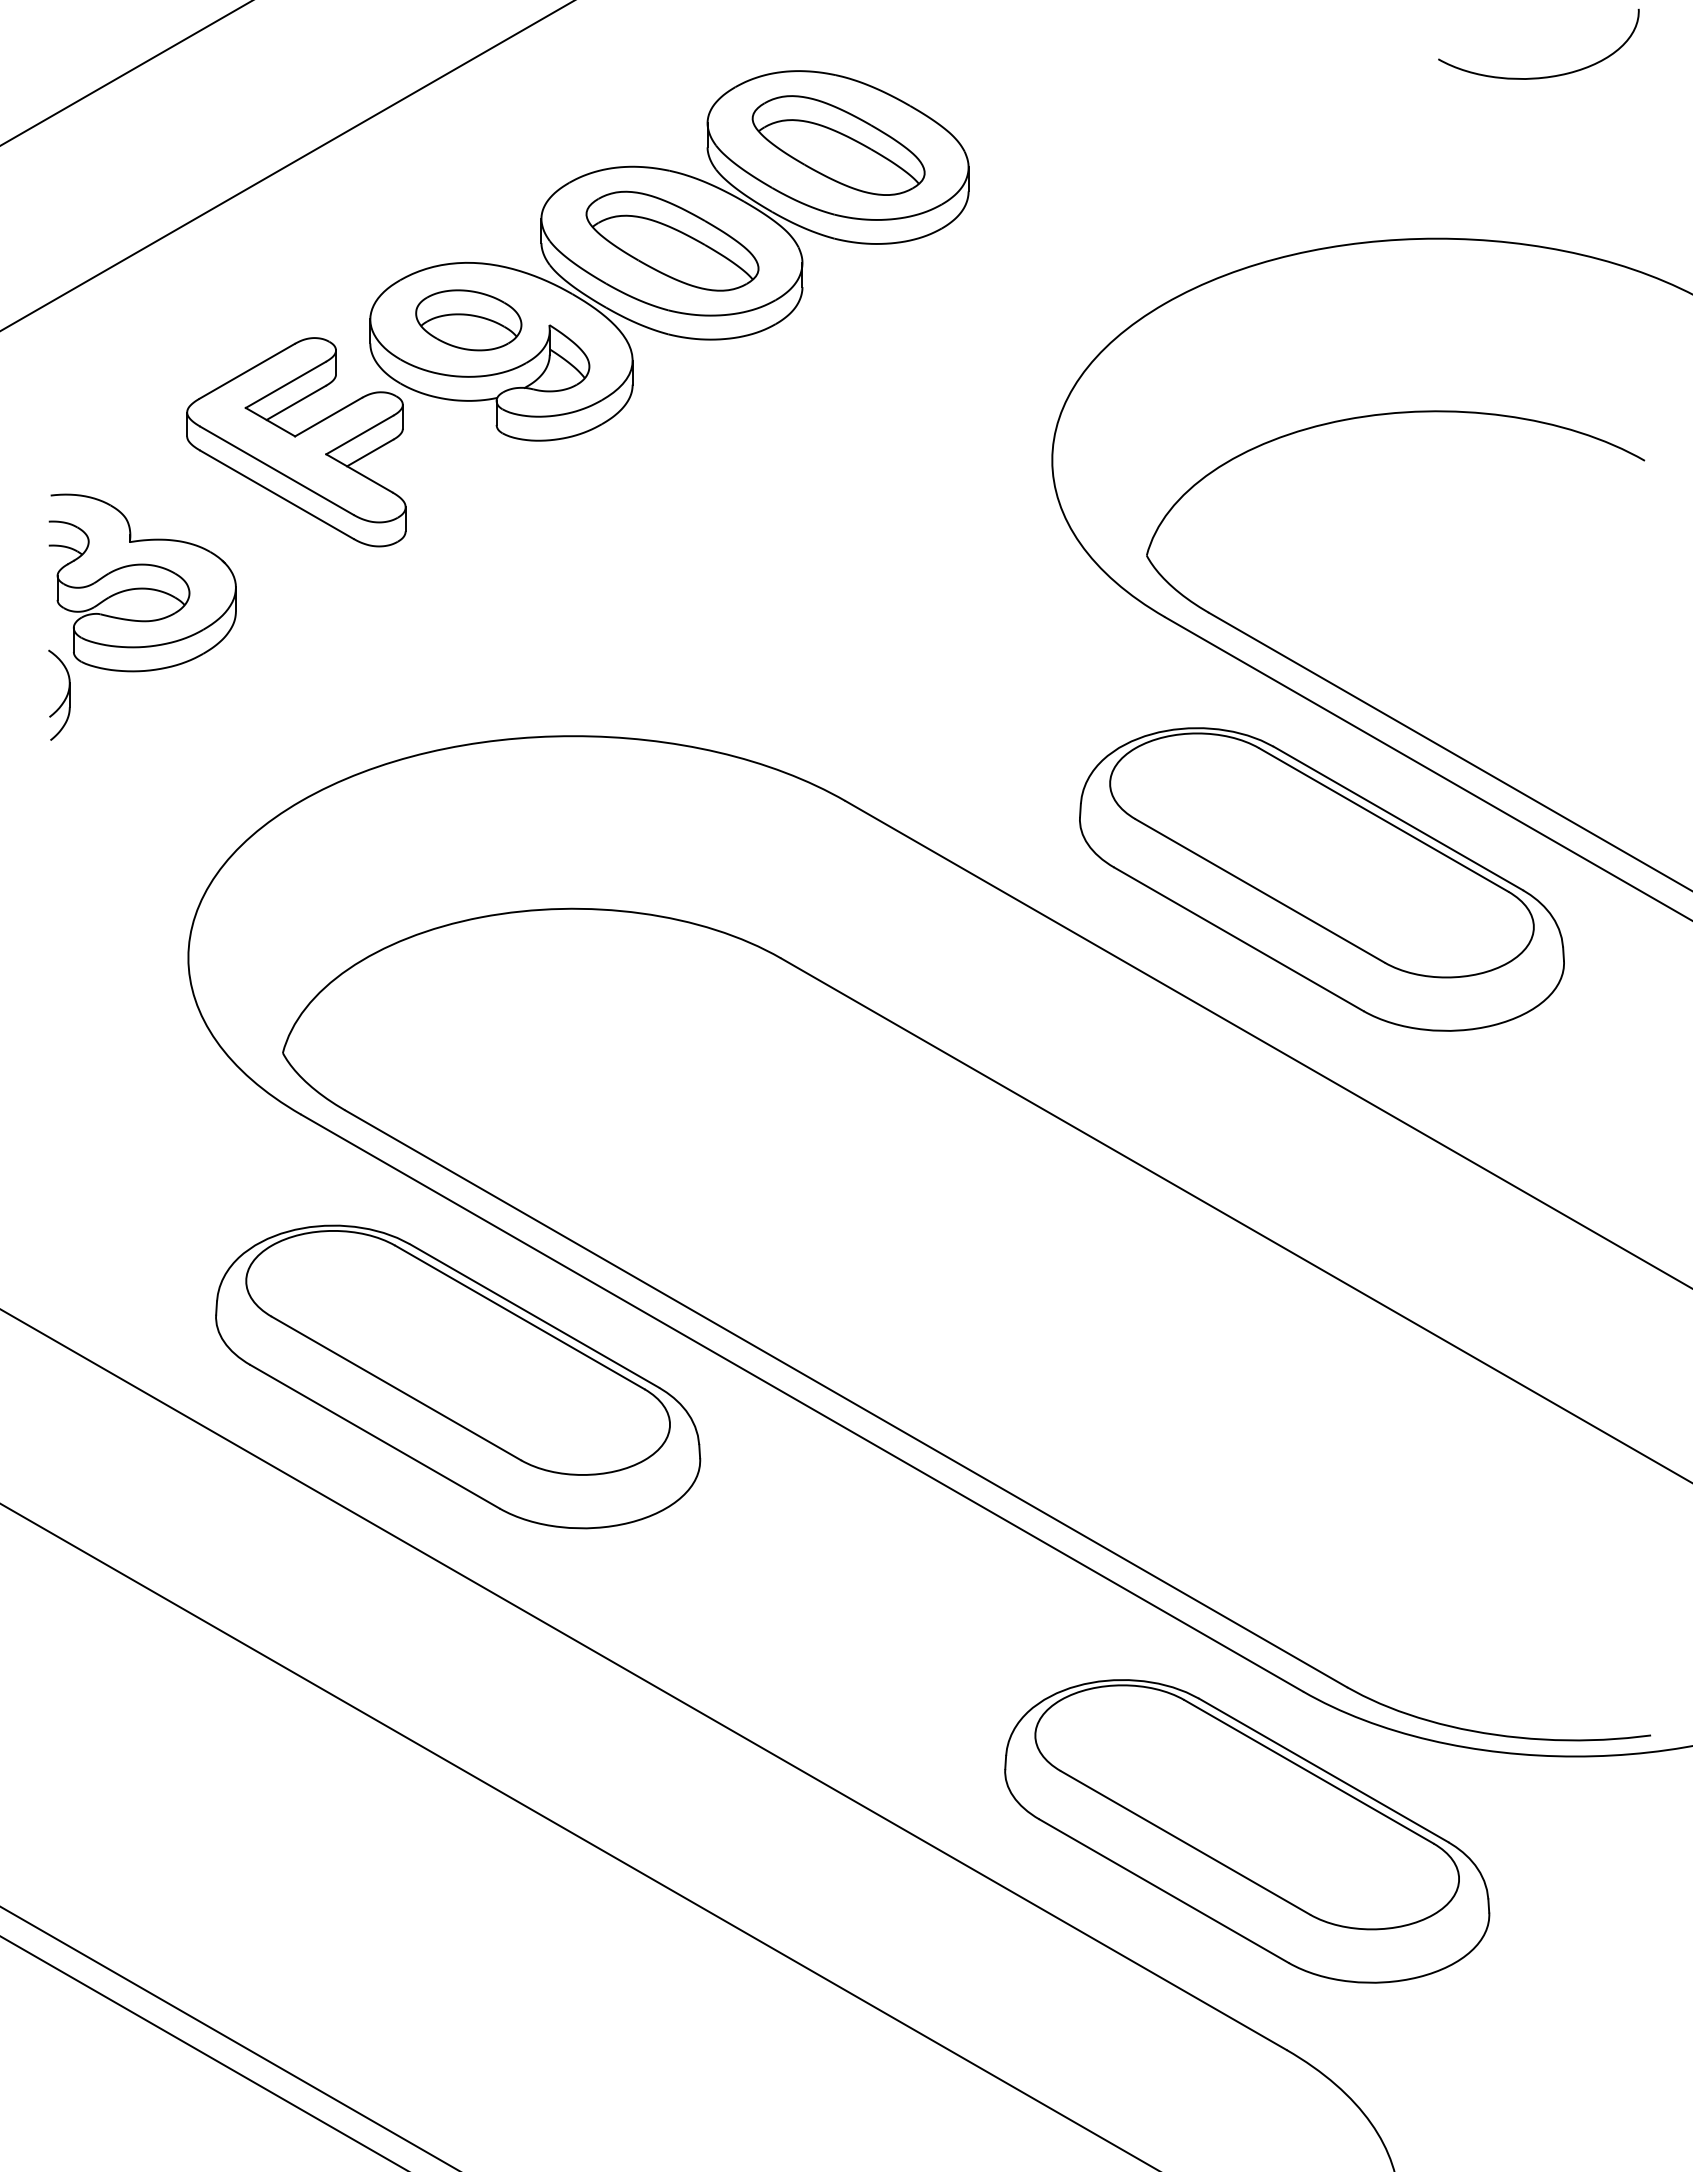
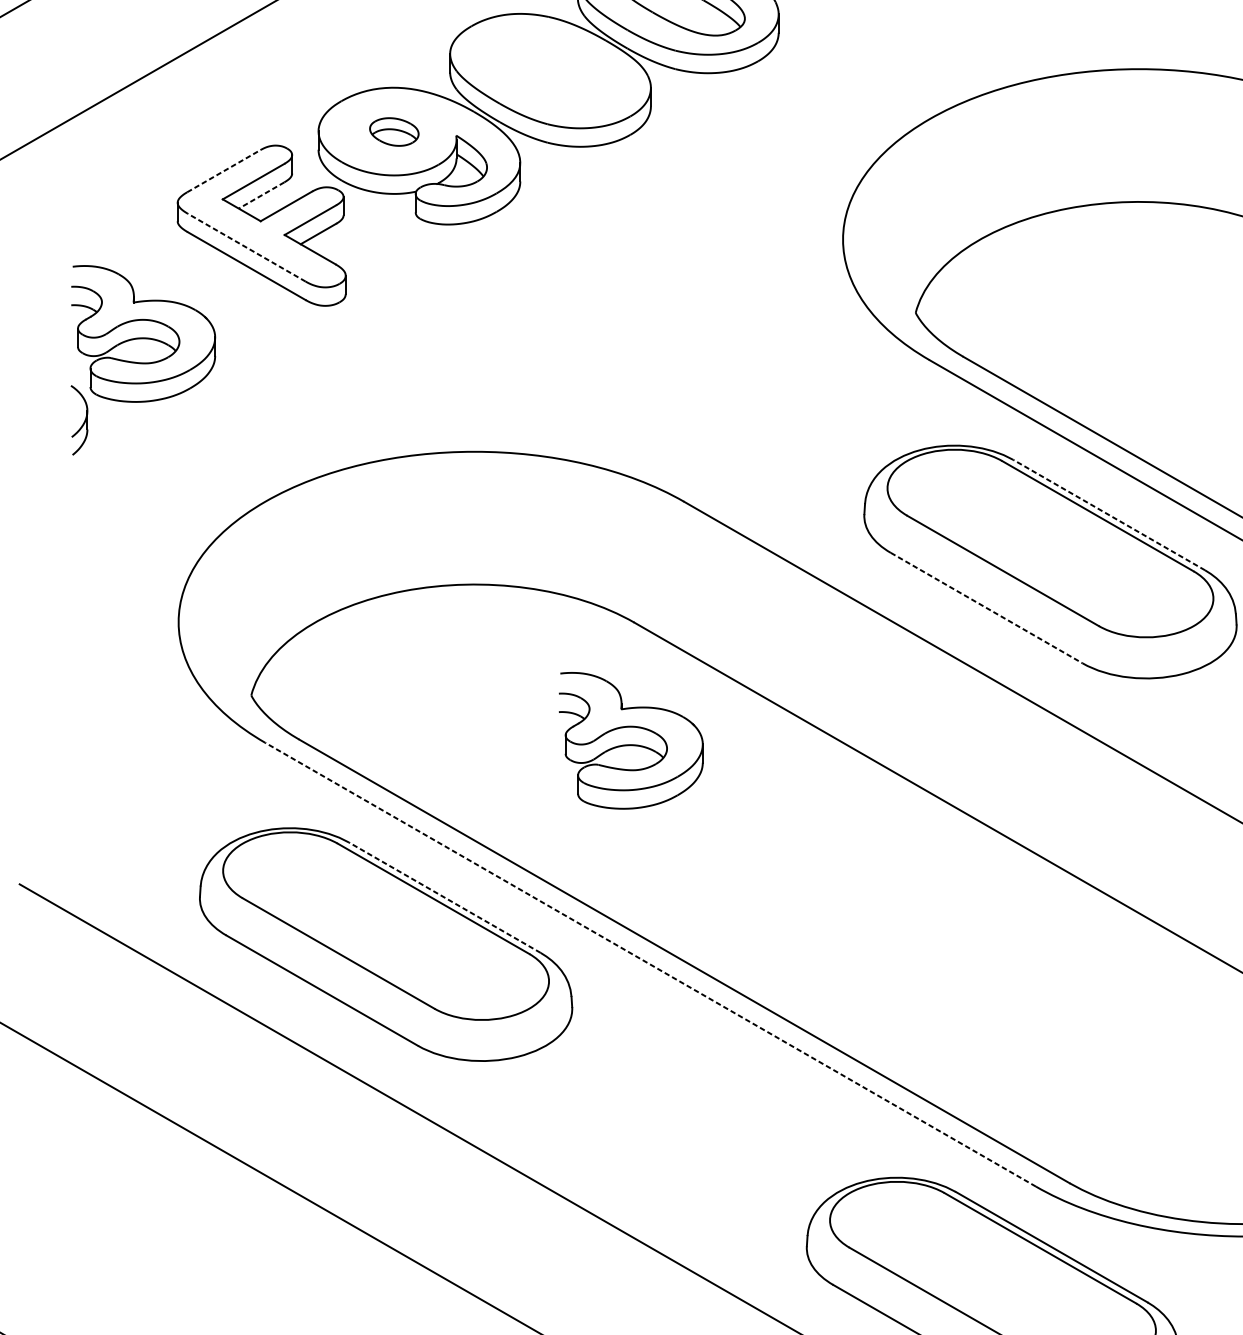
part: (672, 240) -> (550, 70), removed
part: (468, 320) -> (394, 132), size x0.6
line: (247, 371) -> (224, 171), solid -> dashed
line: (295, 403) -> (261, 195), solid -> dashed
line: (276, 470) -> (246, 247), solid -> dashed
line: (1398, 818) -> (1109, 515), solid -> dashed
line: (1238, 939) -> (986, 608), solid -> dashed
part: (776, 1111) -> (630, 740), added
line: (534, 1315) -> (444, 897), solid -> dashed
line: (801, 1402) -> (650, 964), solid -> dashed

